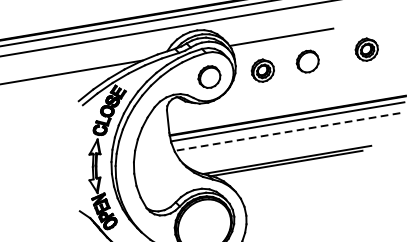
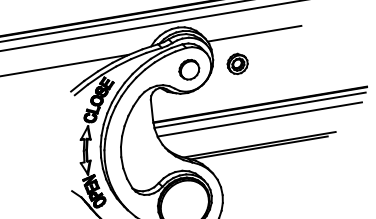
part: (366, 49) -> (331, 44), removed
part: (308, 61) -> (278, 55), removed
line: (287, 132) -> (259, 119), dashed -> solid

